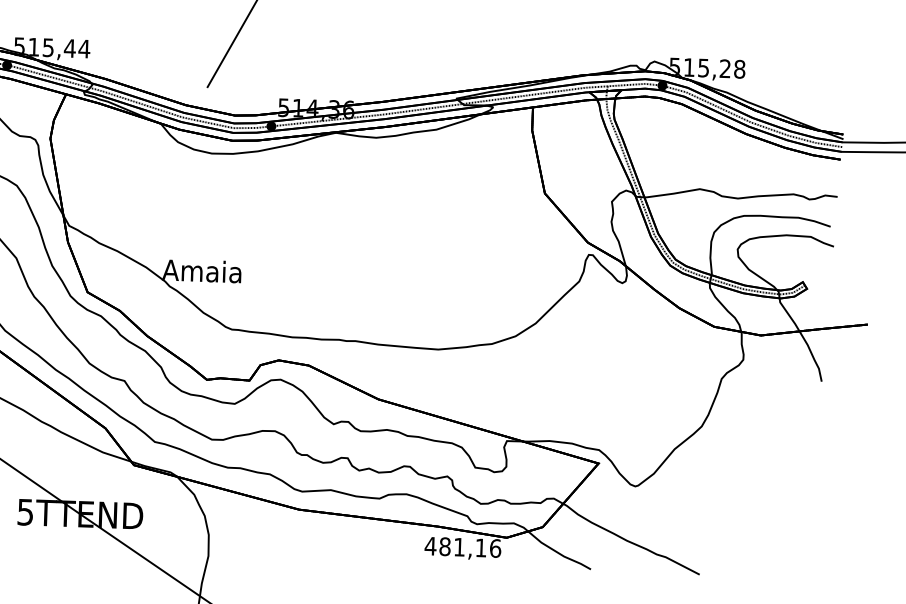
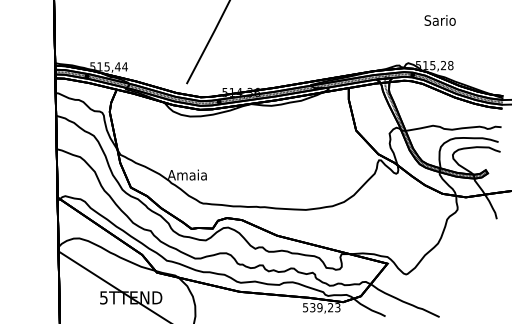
text: (462, 546) -> (321, 307), 481,16 -> 539,23

